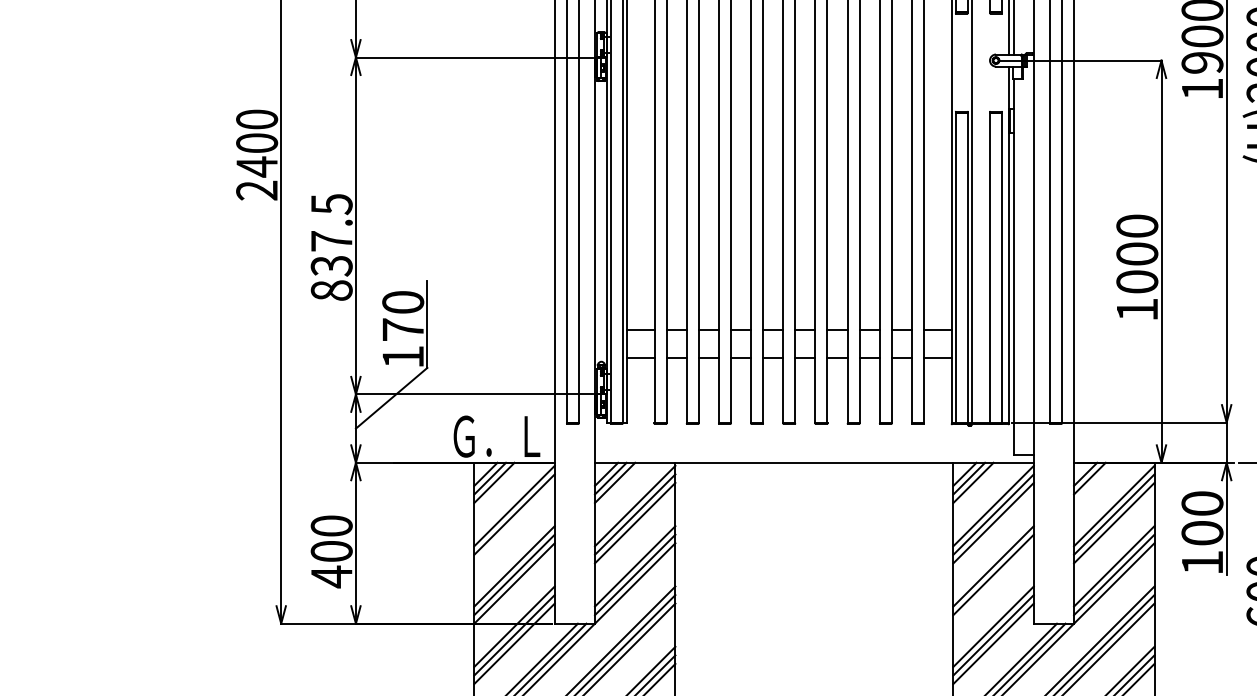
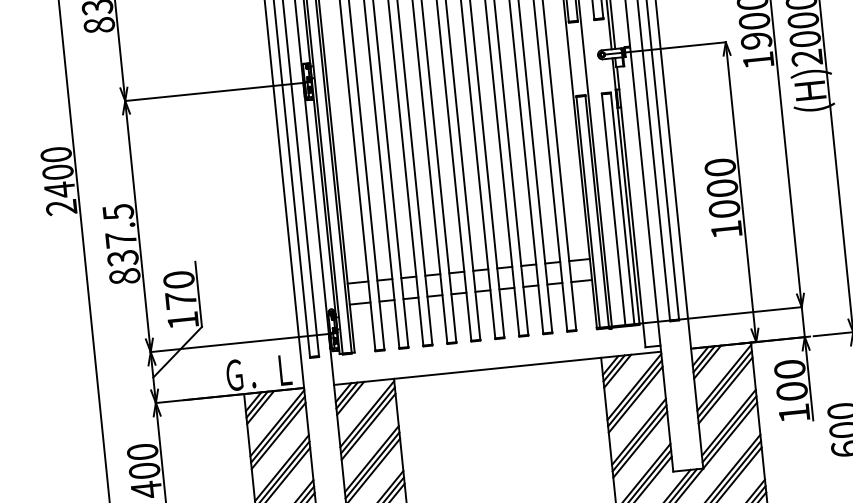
line: (1094, 482) -> (707, 361), added
line: (514, 522) -> (278, 435), added
line: (993, 583) -> (640, 444), added

